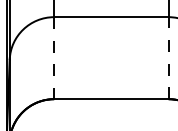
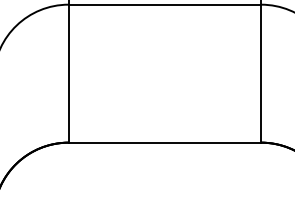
line: (168, 57) -> (260, 72), dashed -> solid
line: (54, 58) -> (69, 74), dashed -> solid

